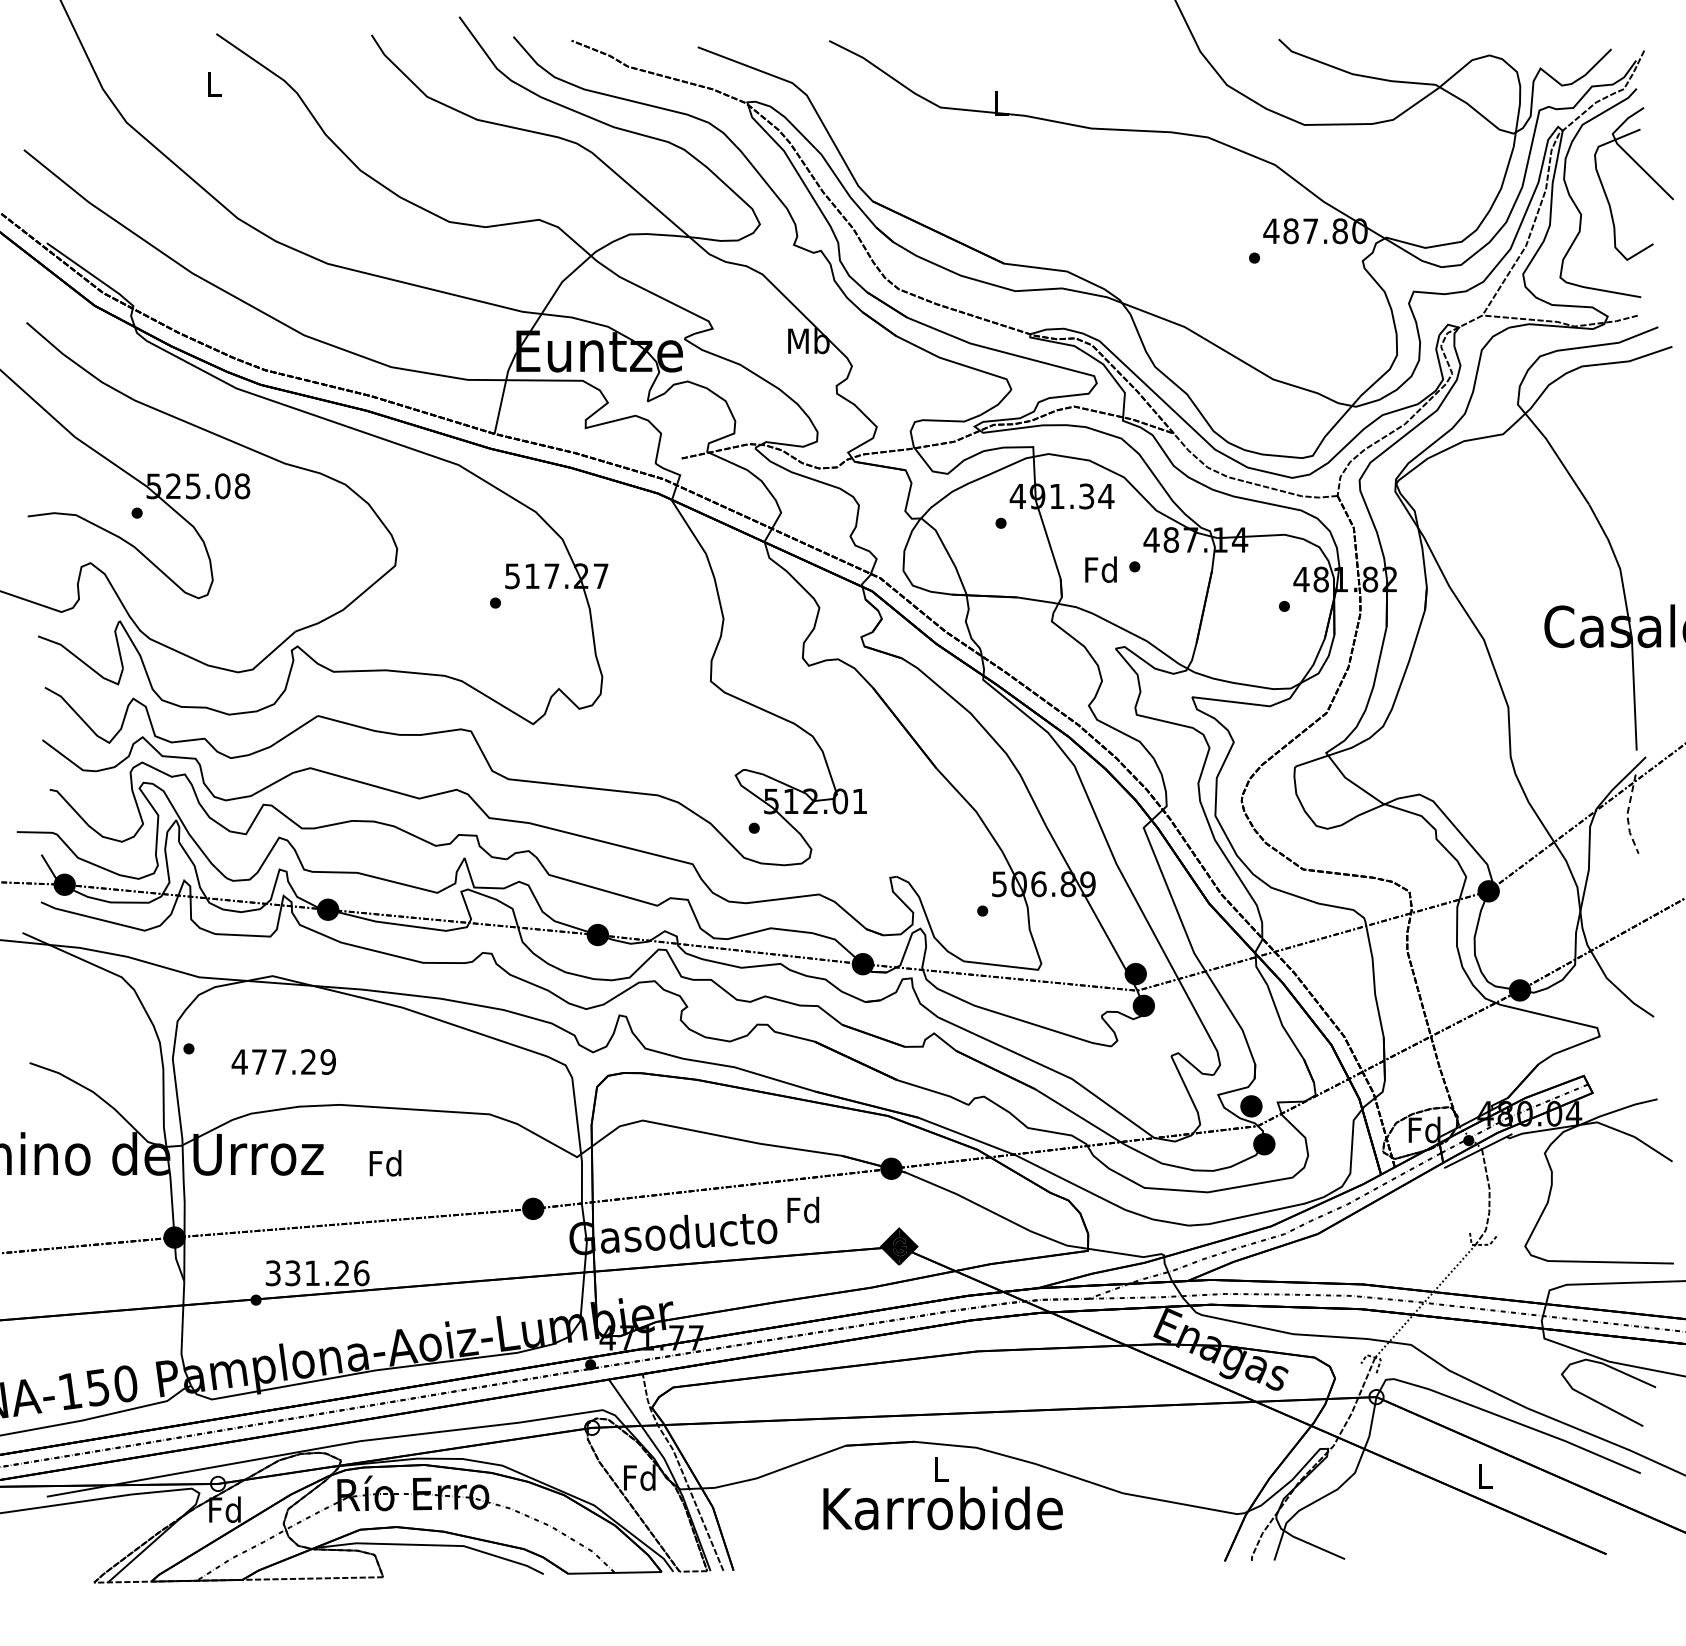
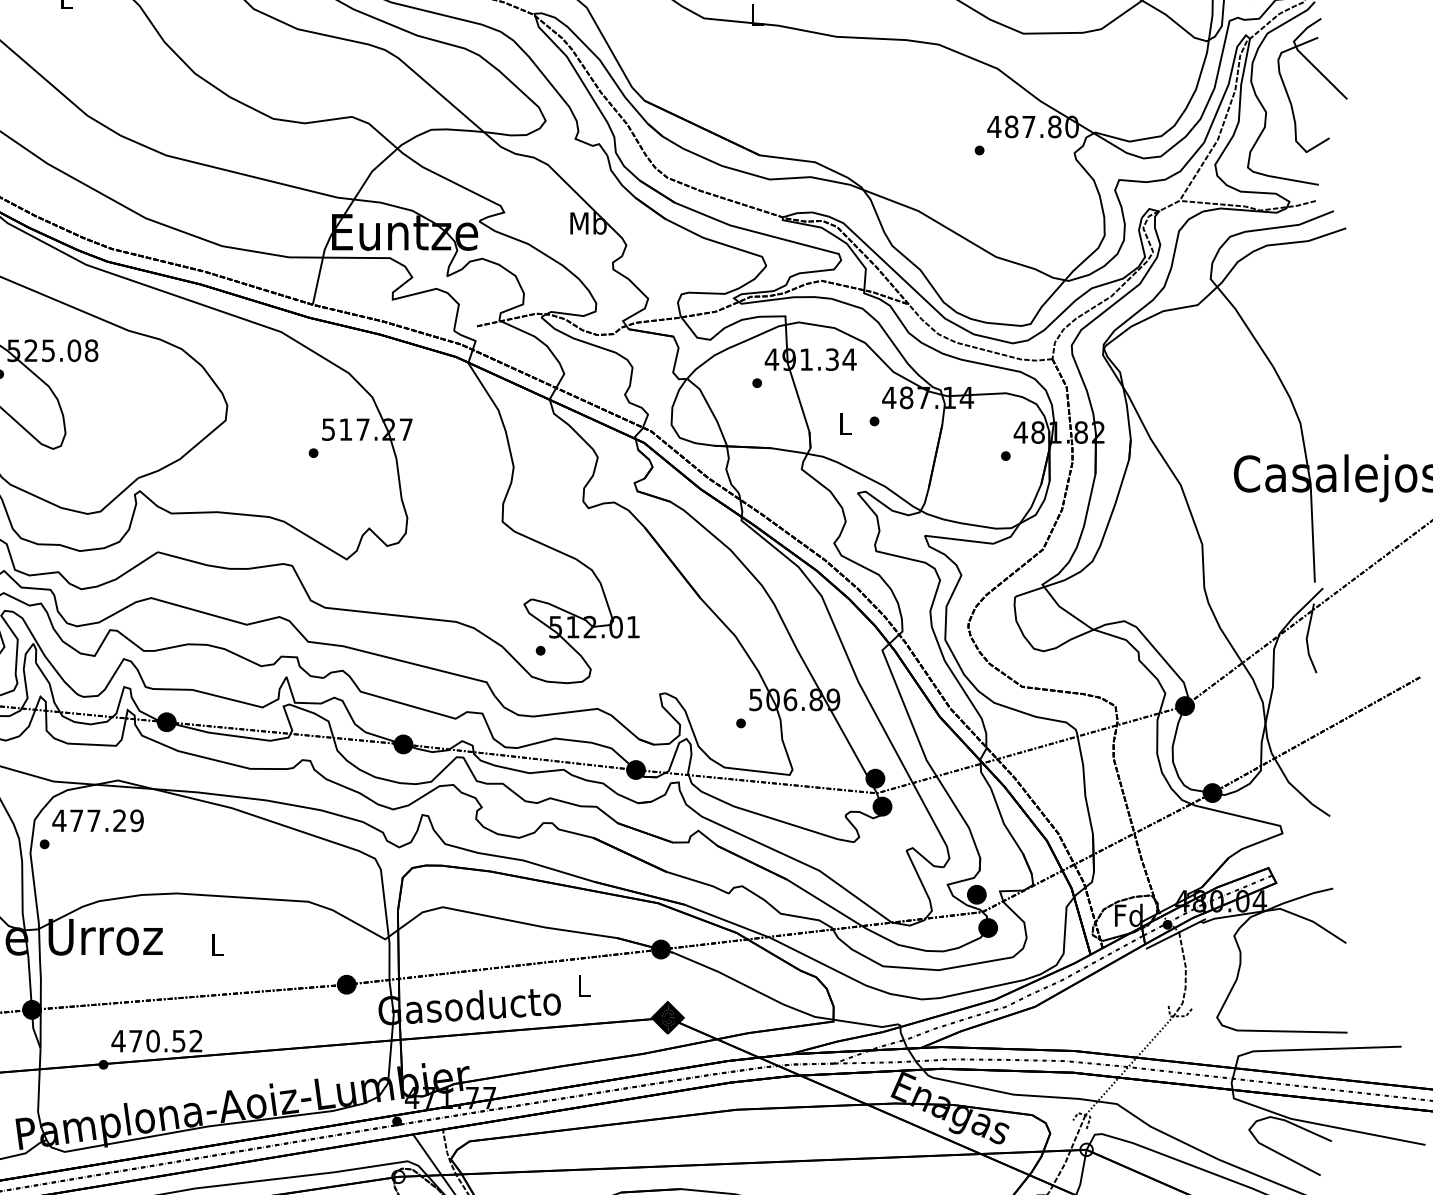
text: (1100, 569) -> (844, 423), Fd -> L
line: (1627, 814) -> (1306, 638), dashed -> solid
text: (283, 1061) -> (97, 820), moved
text: (385, 1163) -> (217, 944), Fd -> L
text: (803, 1209) -> (583, 985), Fd -> L
text: (317, 1273) -> (157, 1041), 331.26 -> 470.52

